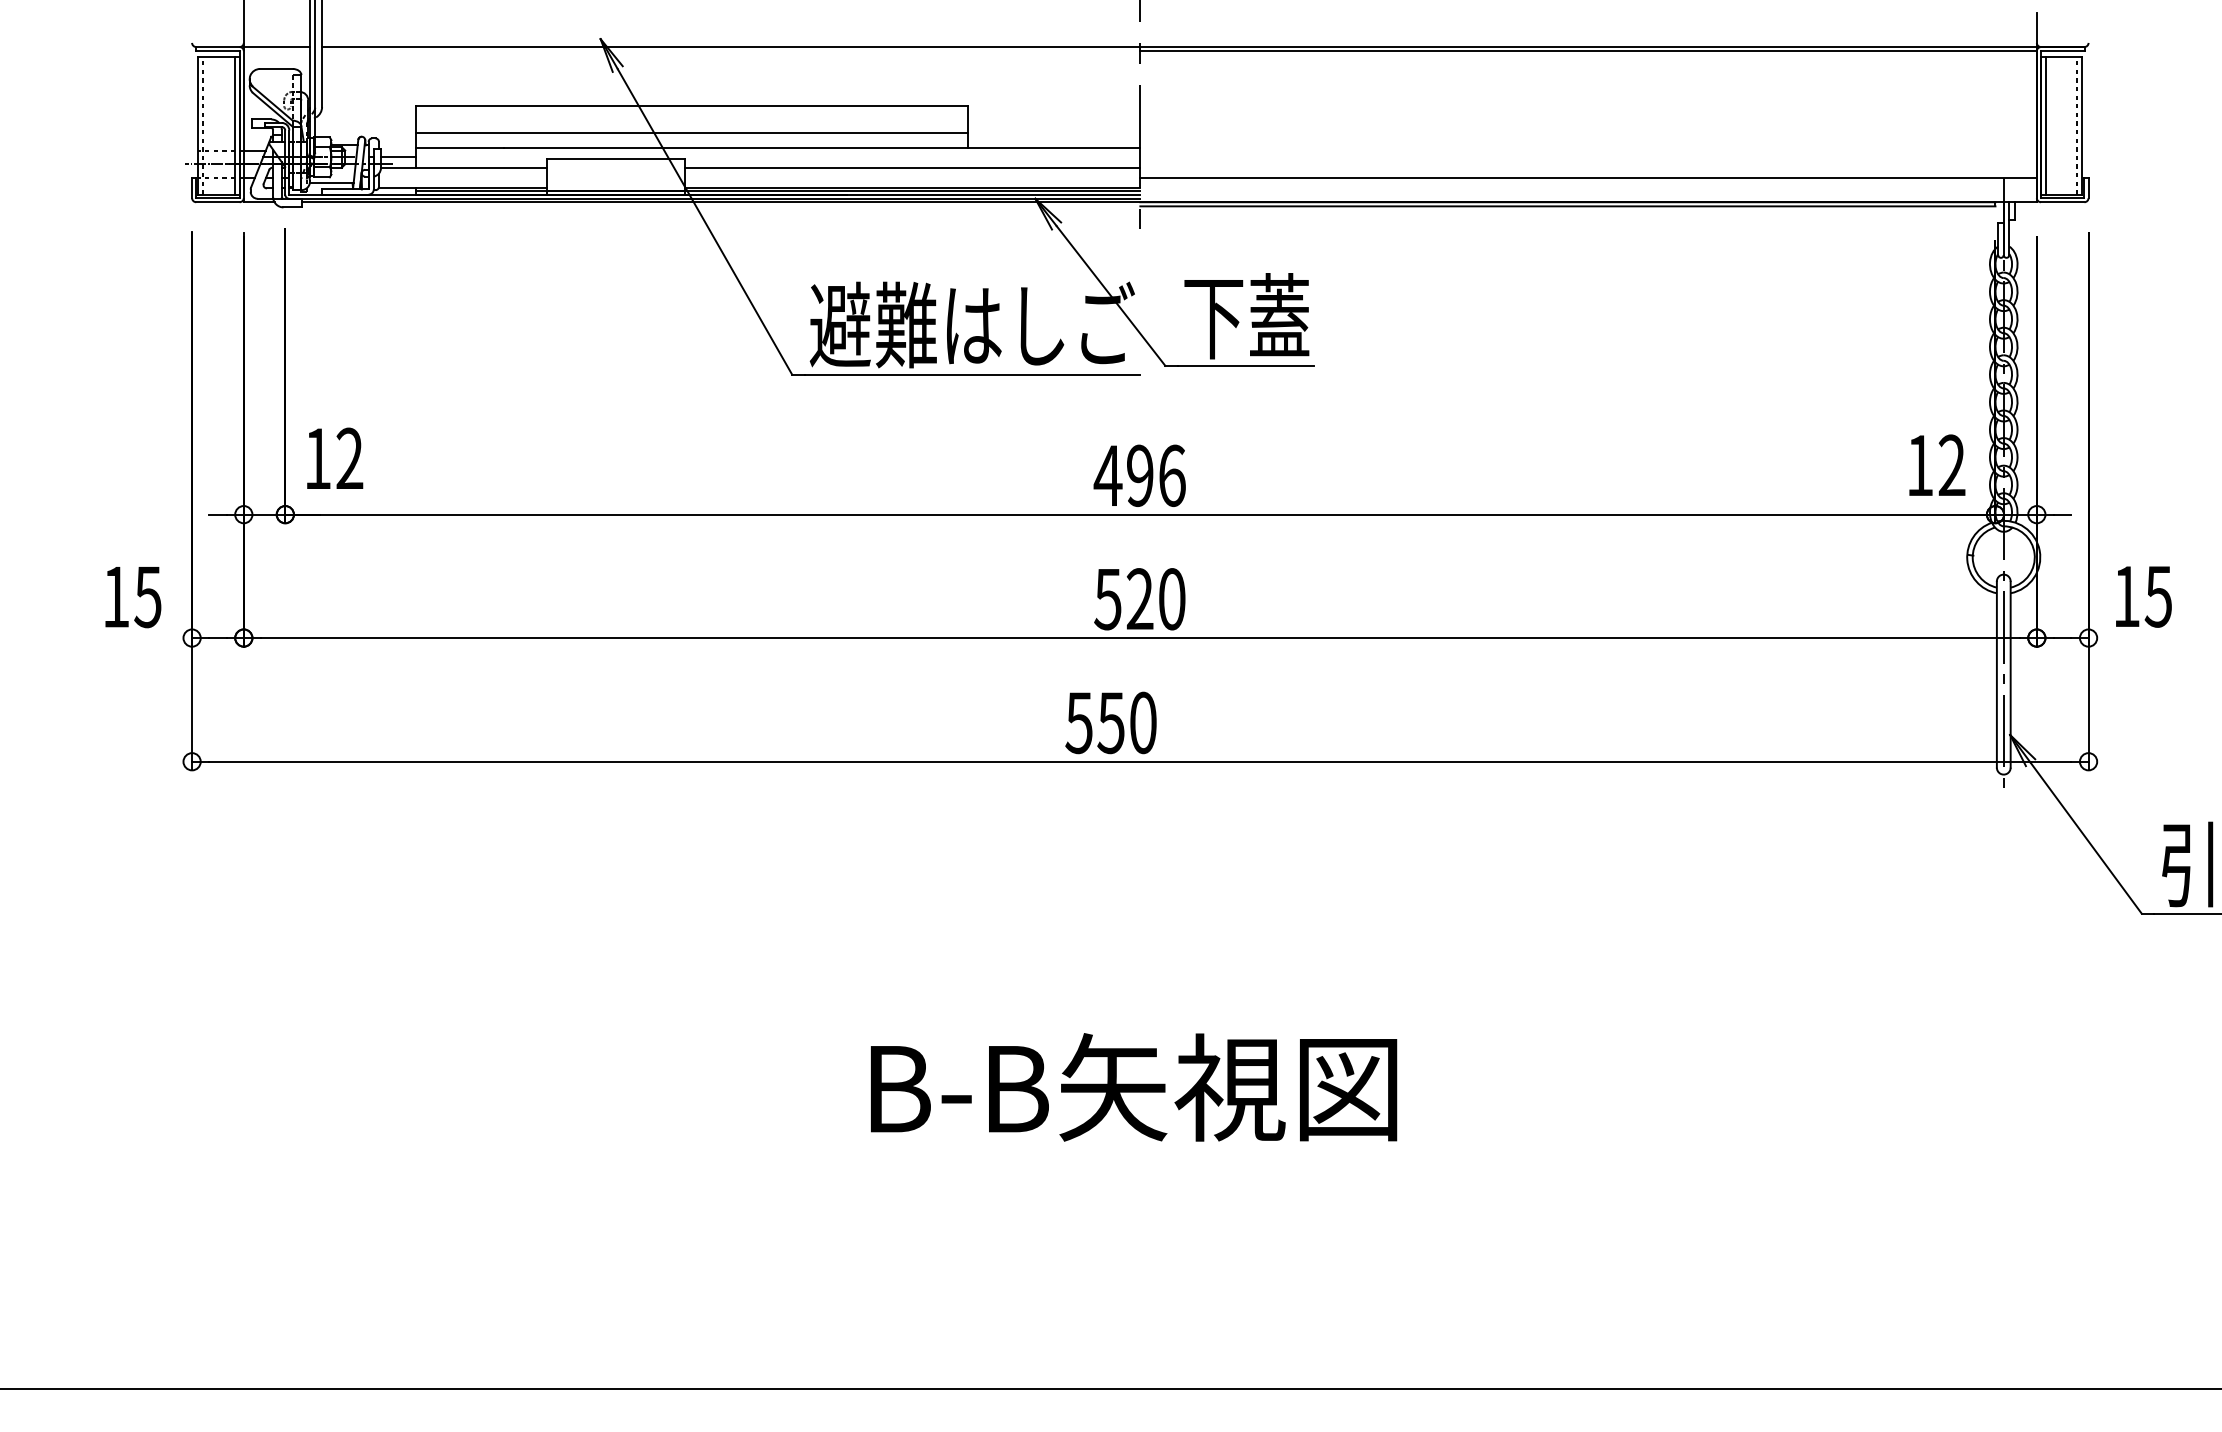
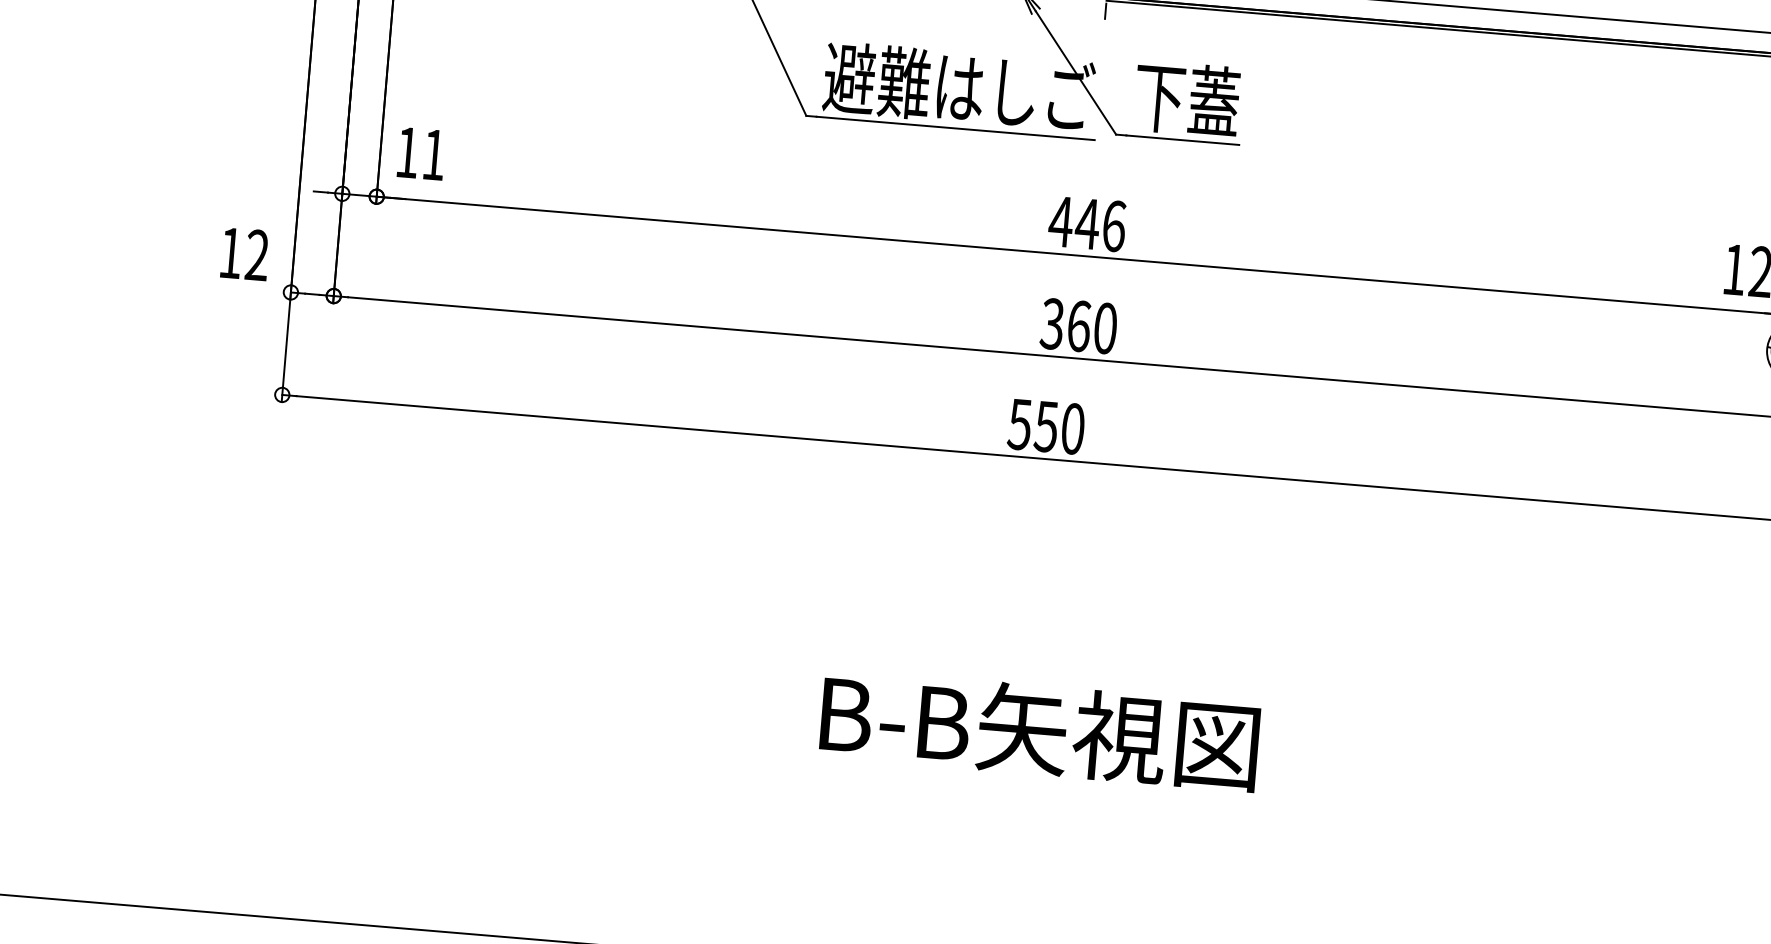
text: (349, 457) -> (433, 153), 12 -> 11
text: (1139, 475) -> (1087, 223), 496 -> 446
text: (147, 596) -> (256, 254), 15 -> 12
text: (1123, 599) -> (1065, 325), 520 -> 360

